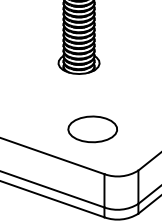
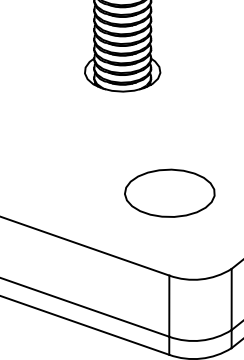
part: (92, 129) -> (169, 193), moved

